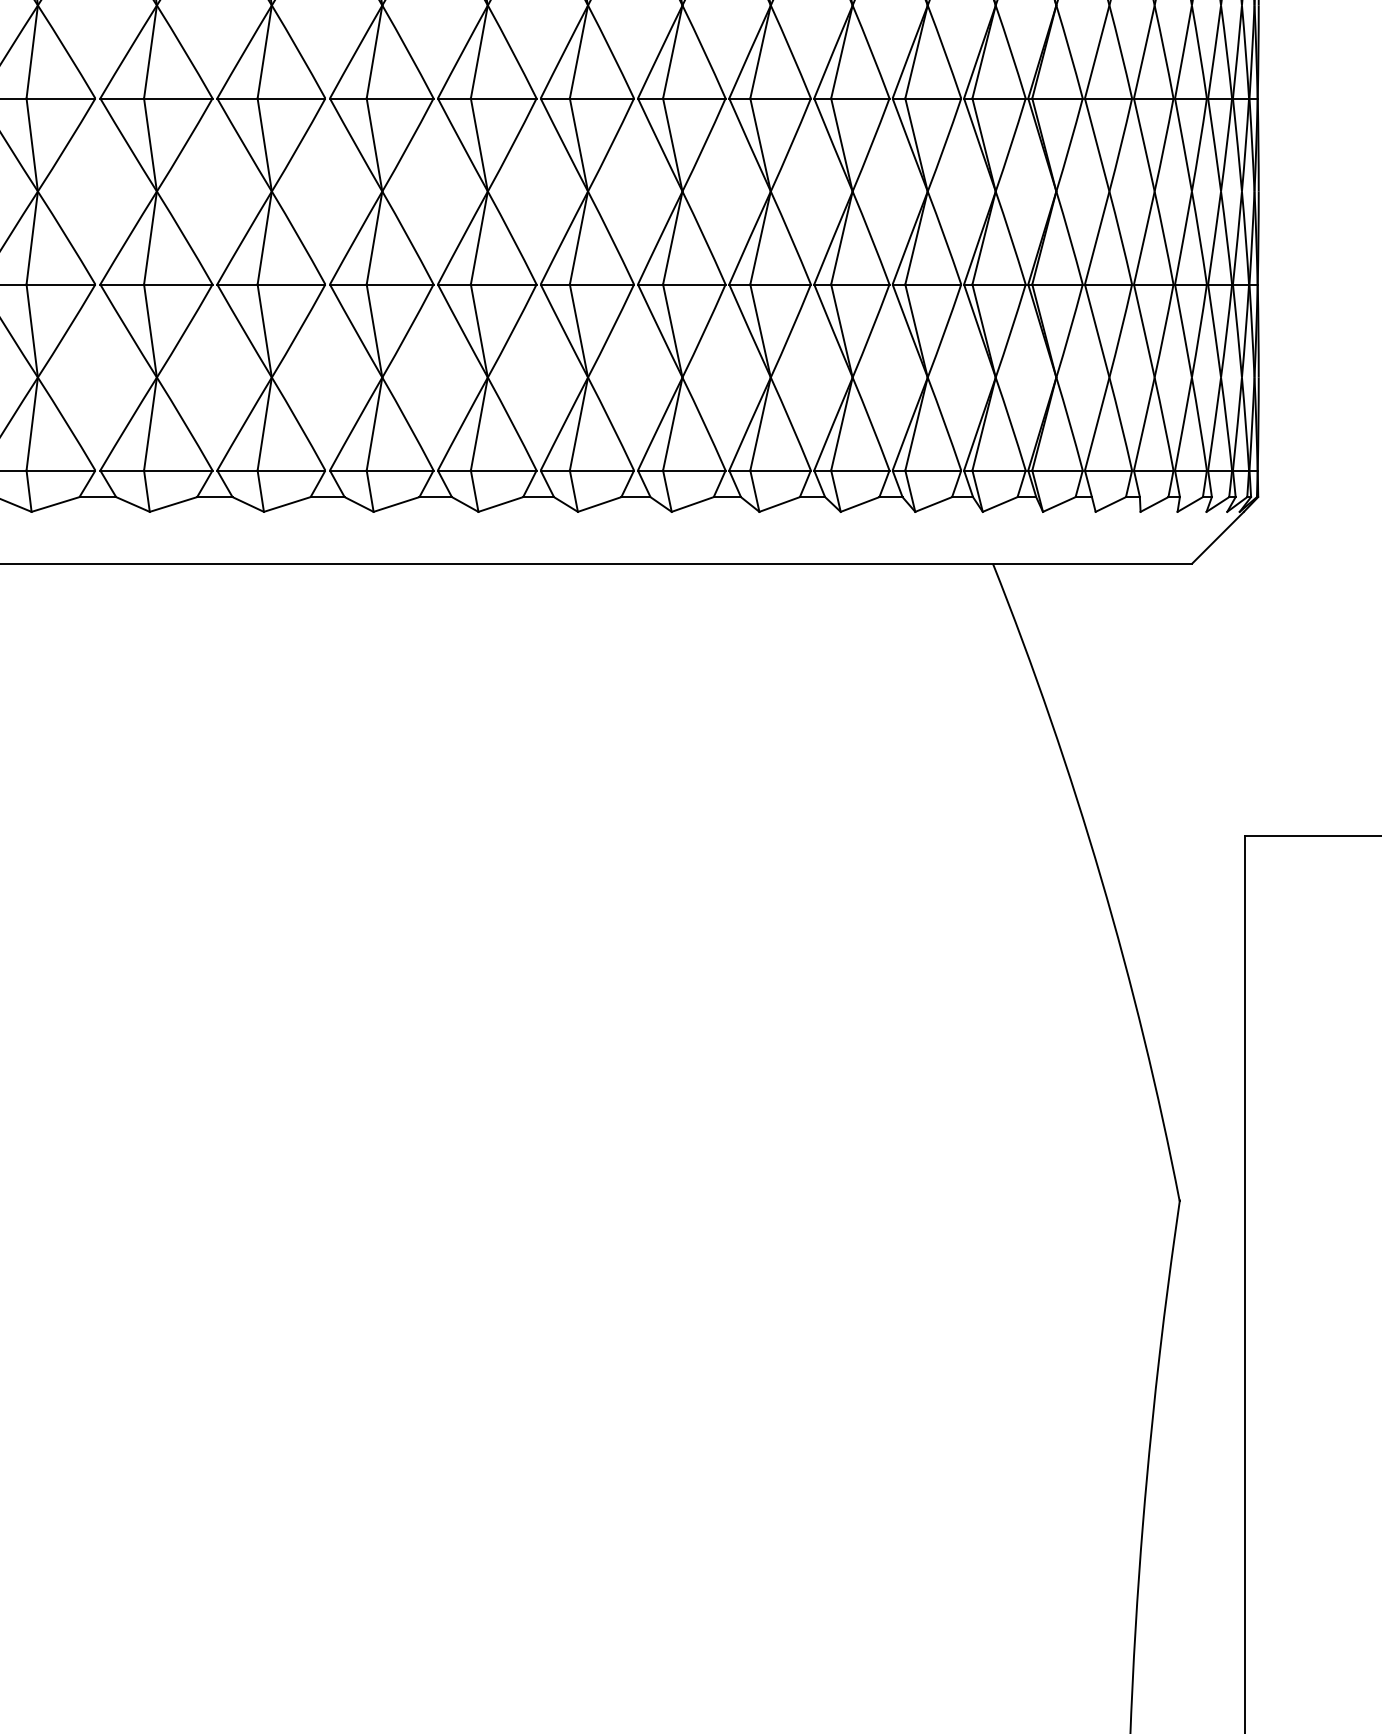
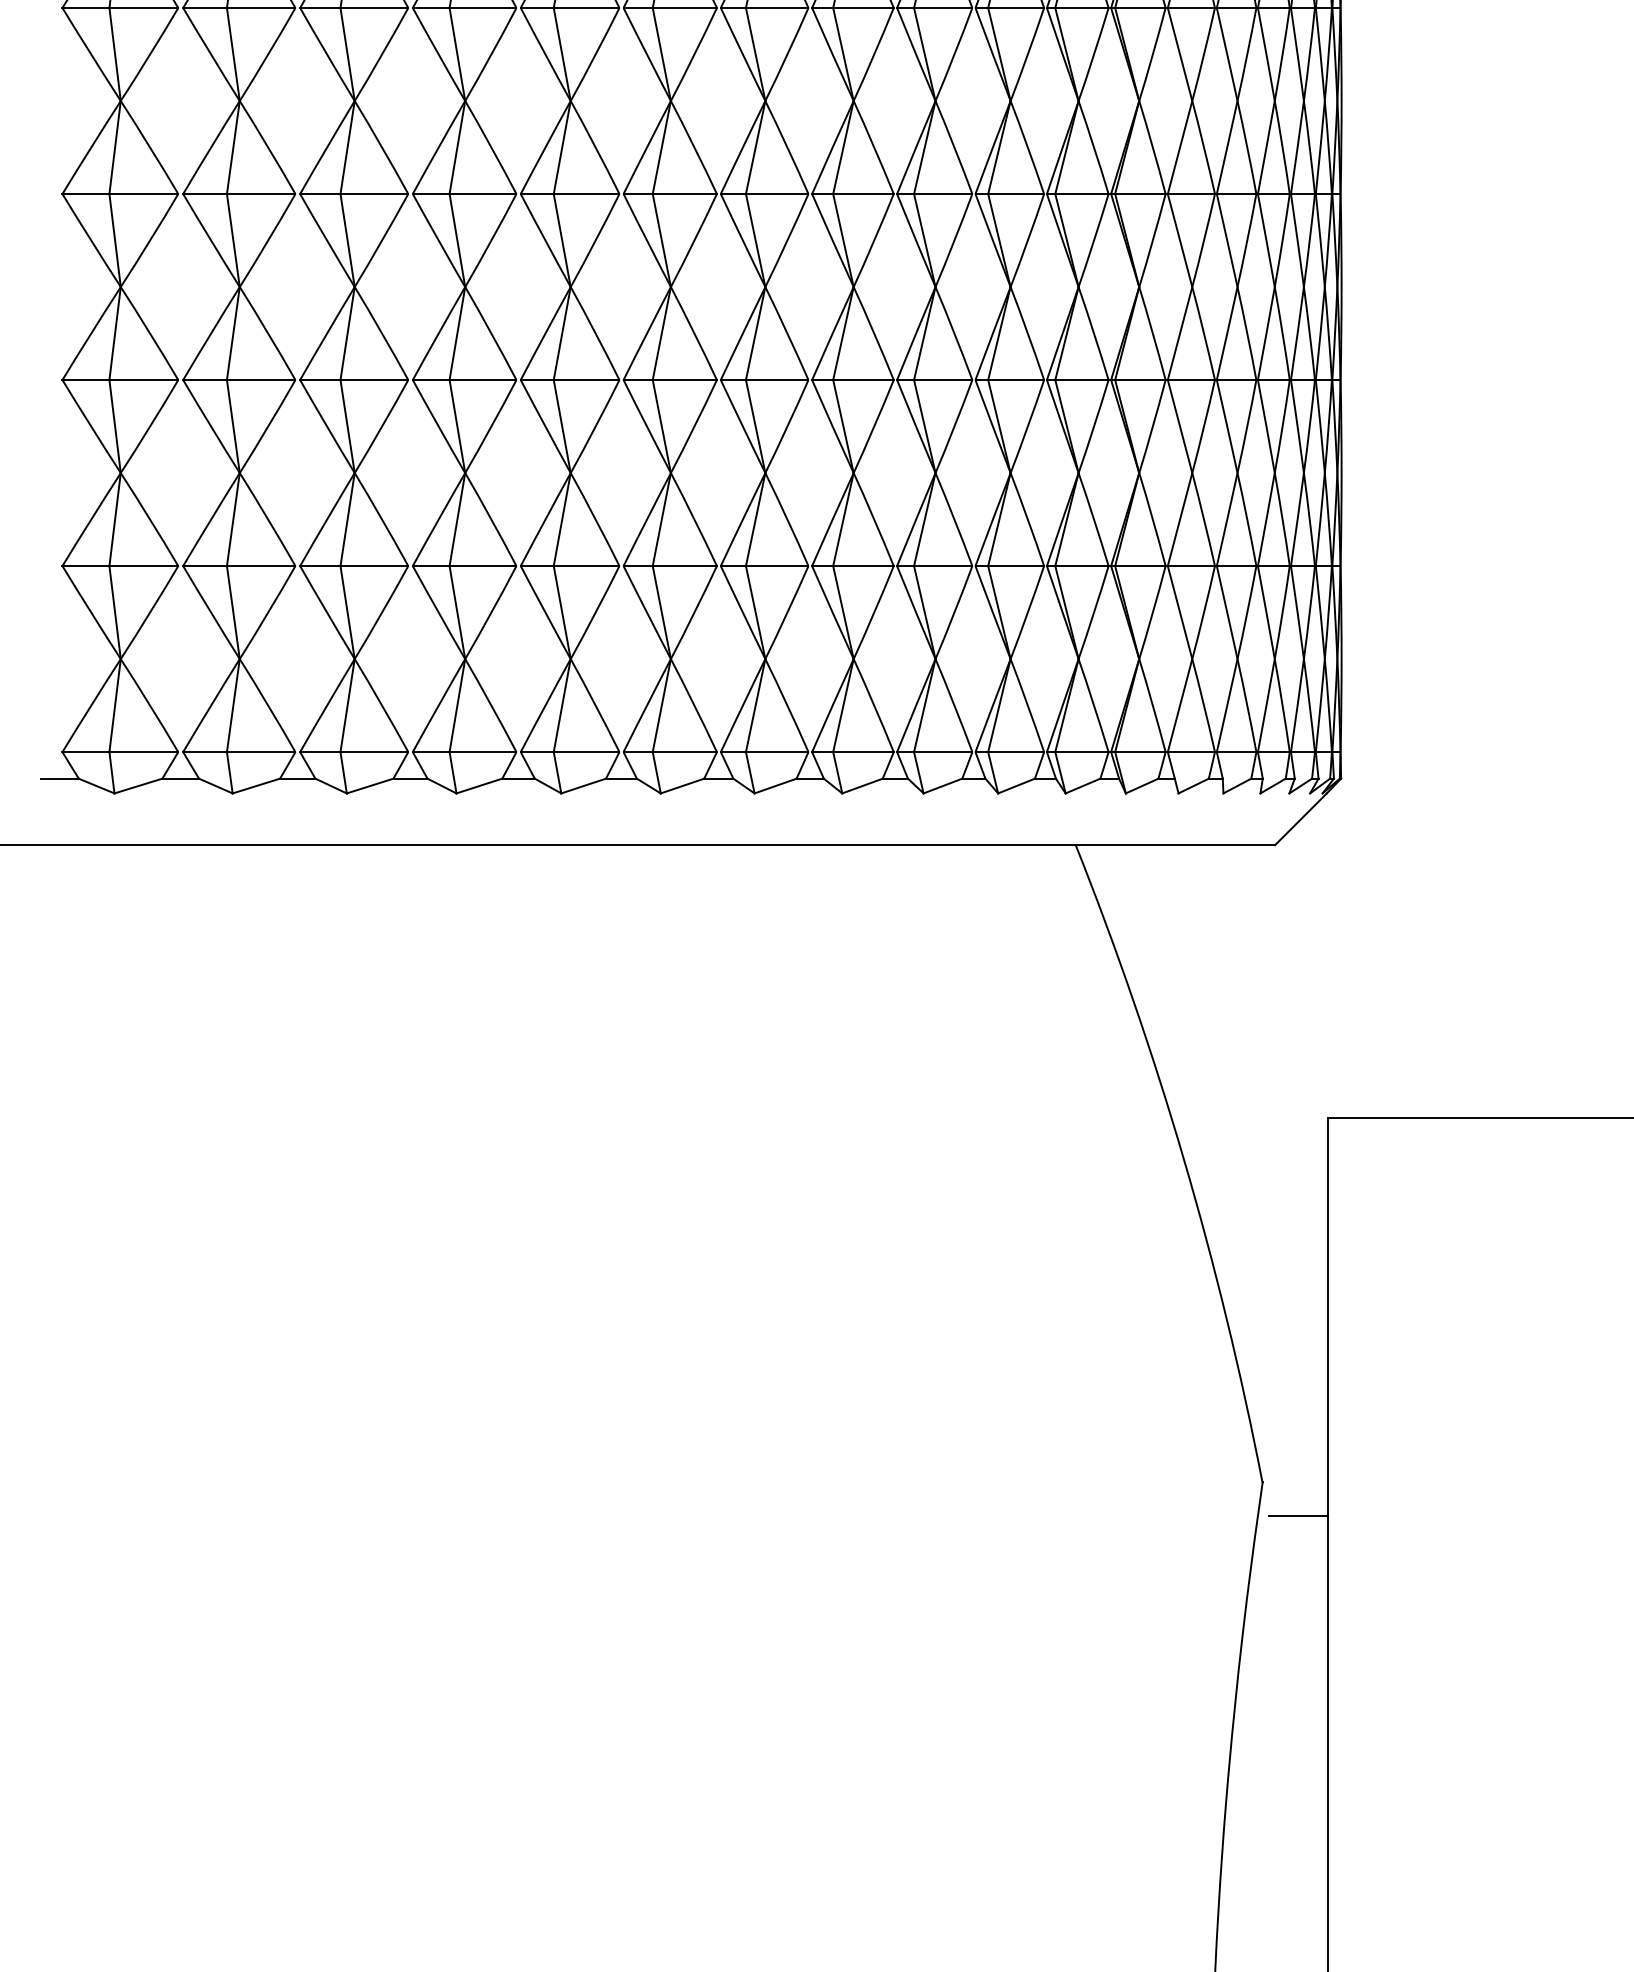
line: (1215, 1234) -> (1298, 1516), added

